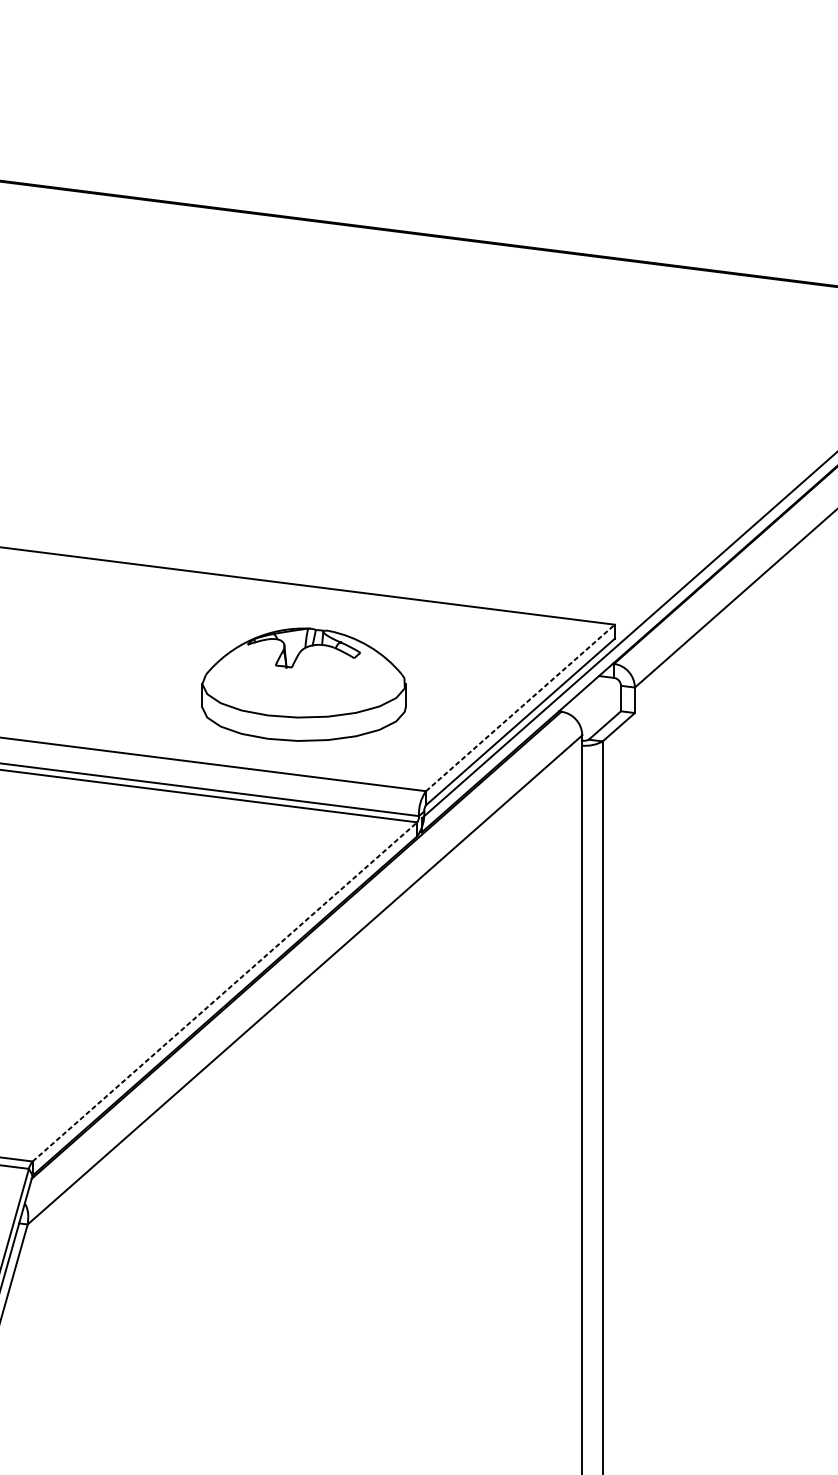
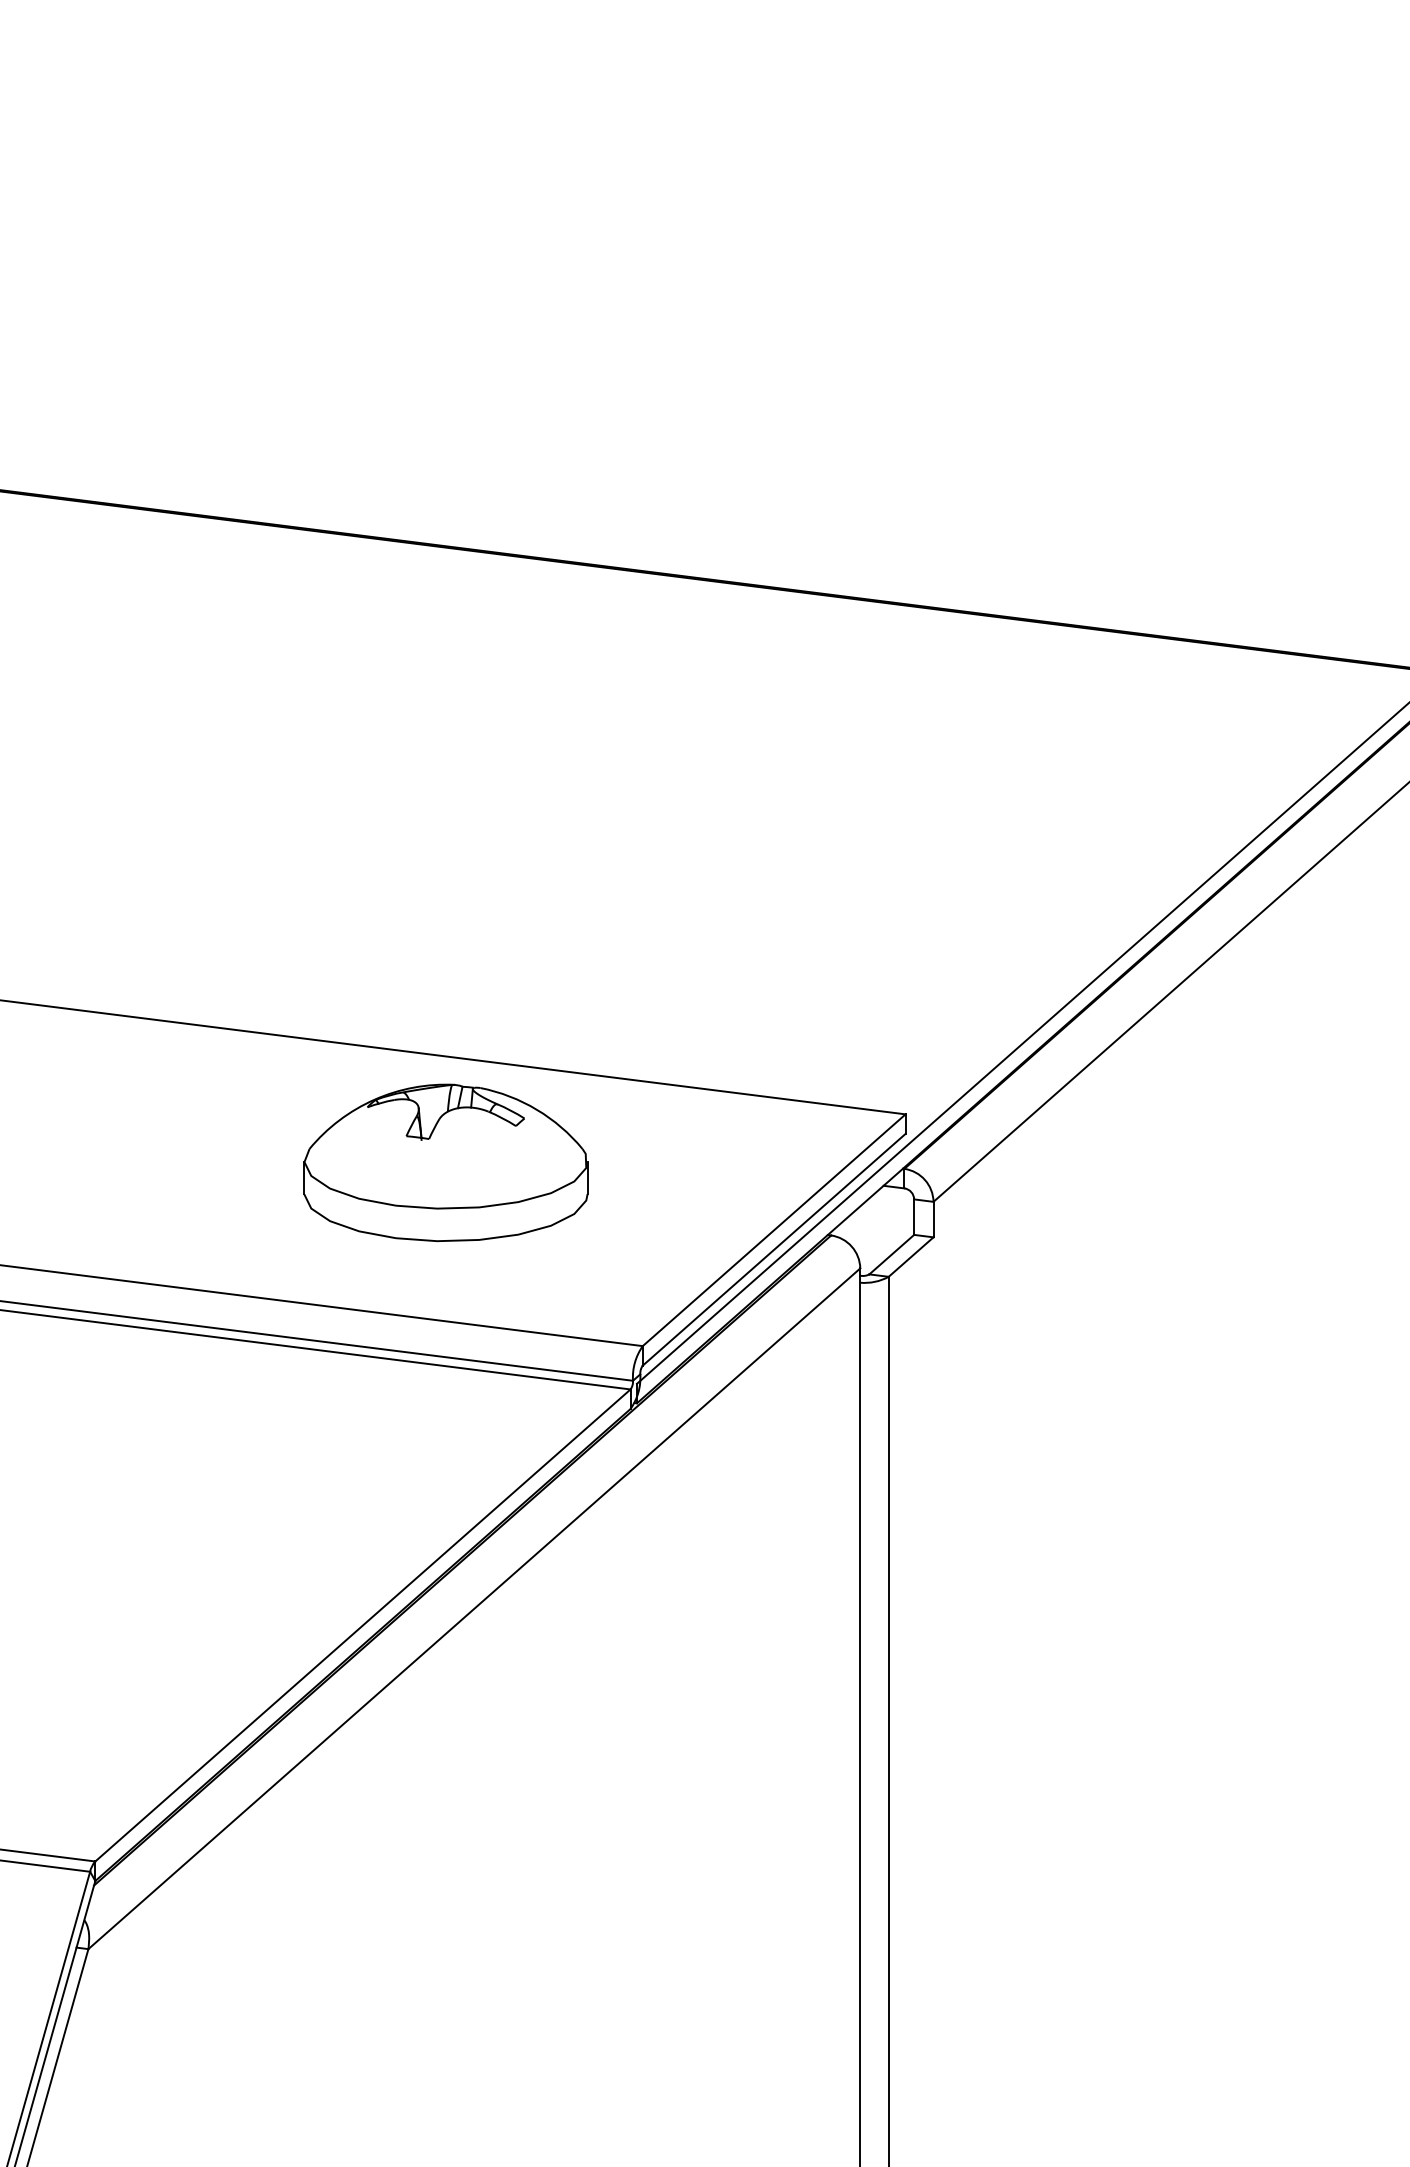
part: (303, 684) -> (445, 1162), moved
line: (520, 707) -> (774, 1229), dashed -> solid
line: (224, 991) -> (362, 1625), dashed -> solid

